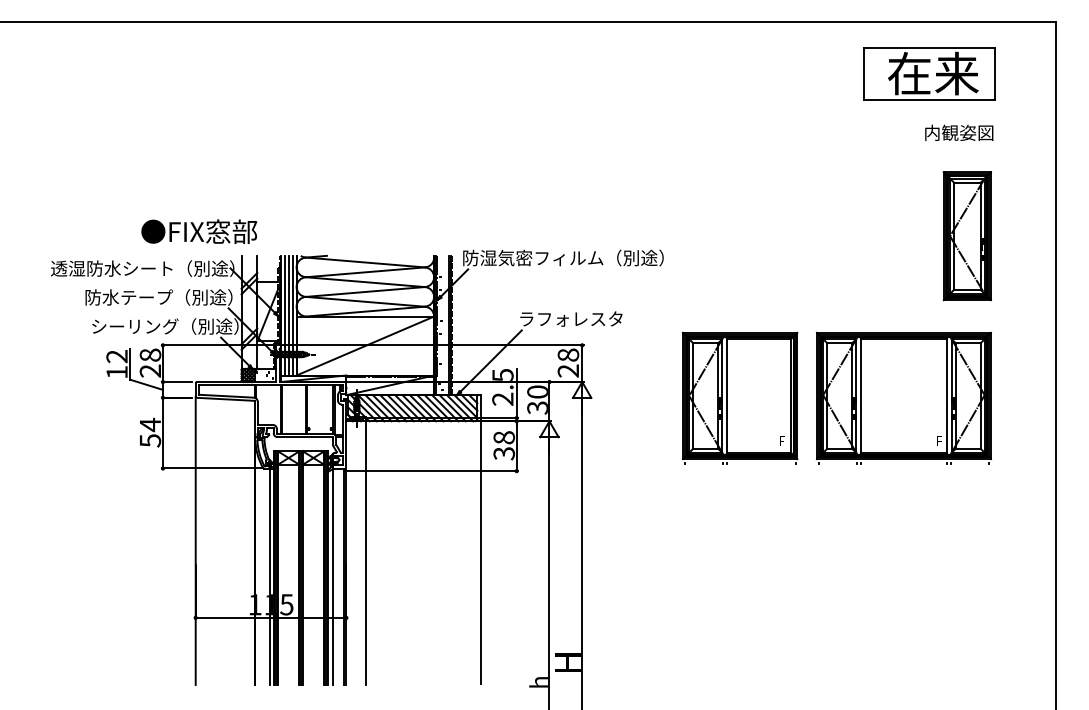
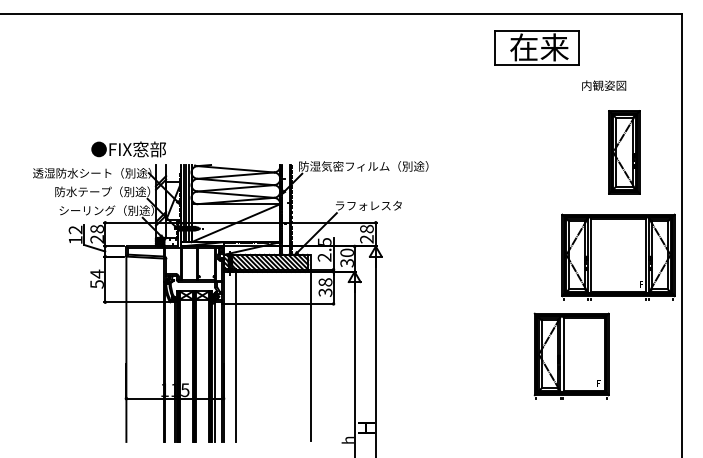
part: (928, 73) -> (536, 47), moved
text: (959, 132) -> (604, 85), moved
part: (739, 397) -> (571, 355), moved
part: (903, 397) -> (618, 256), moved

